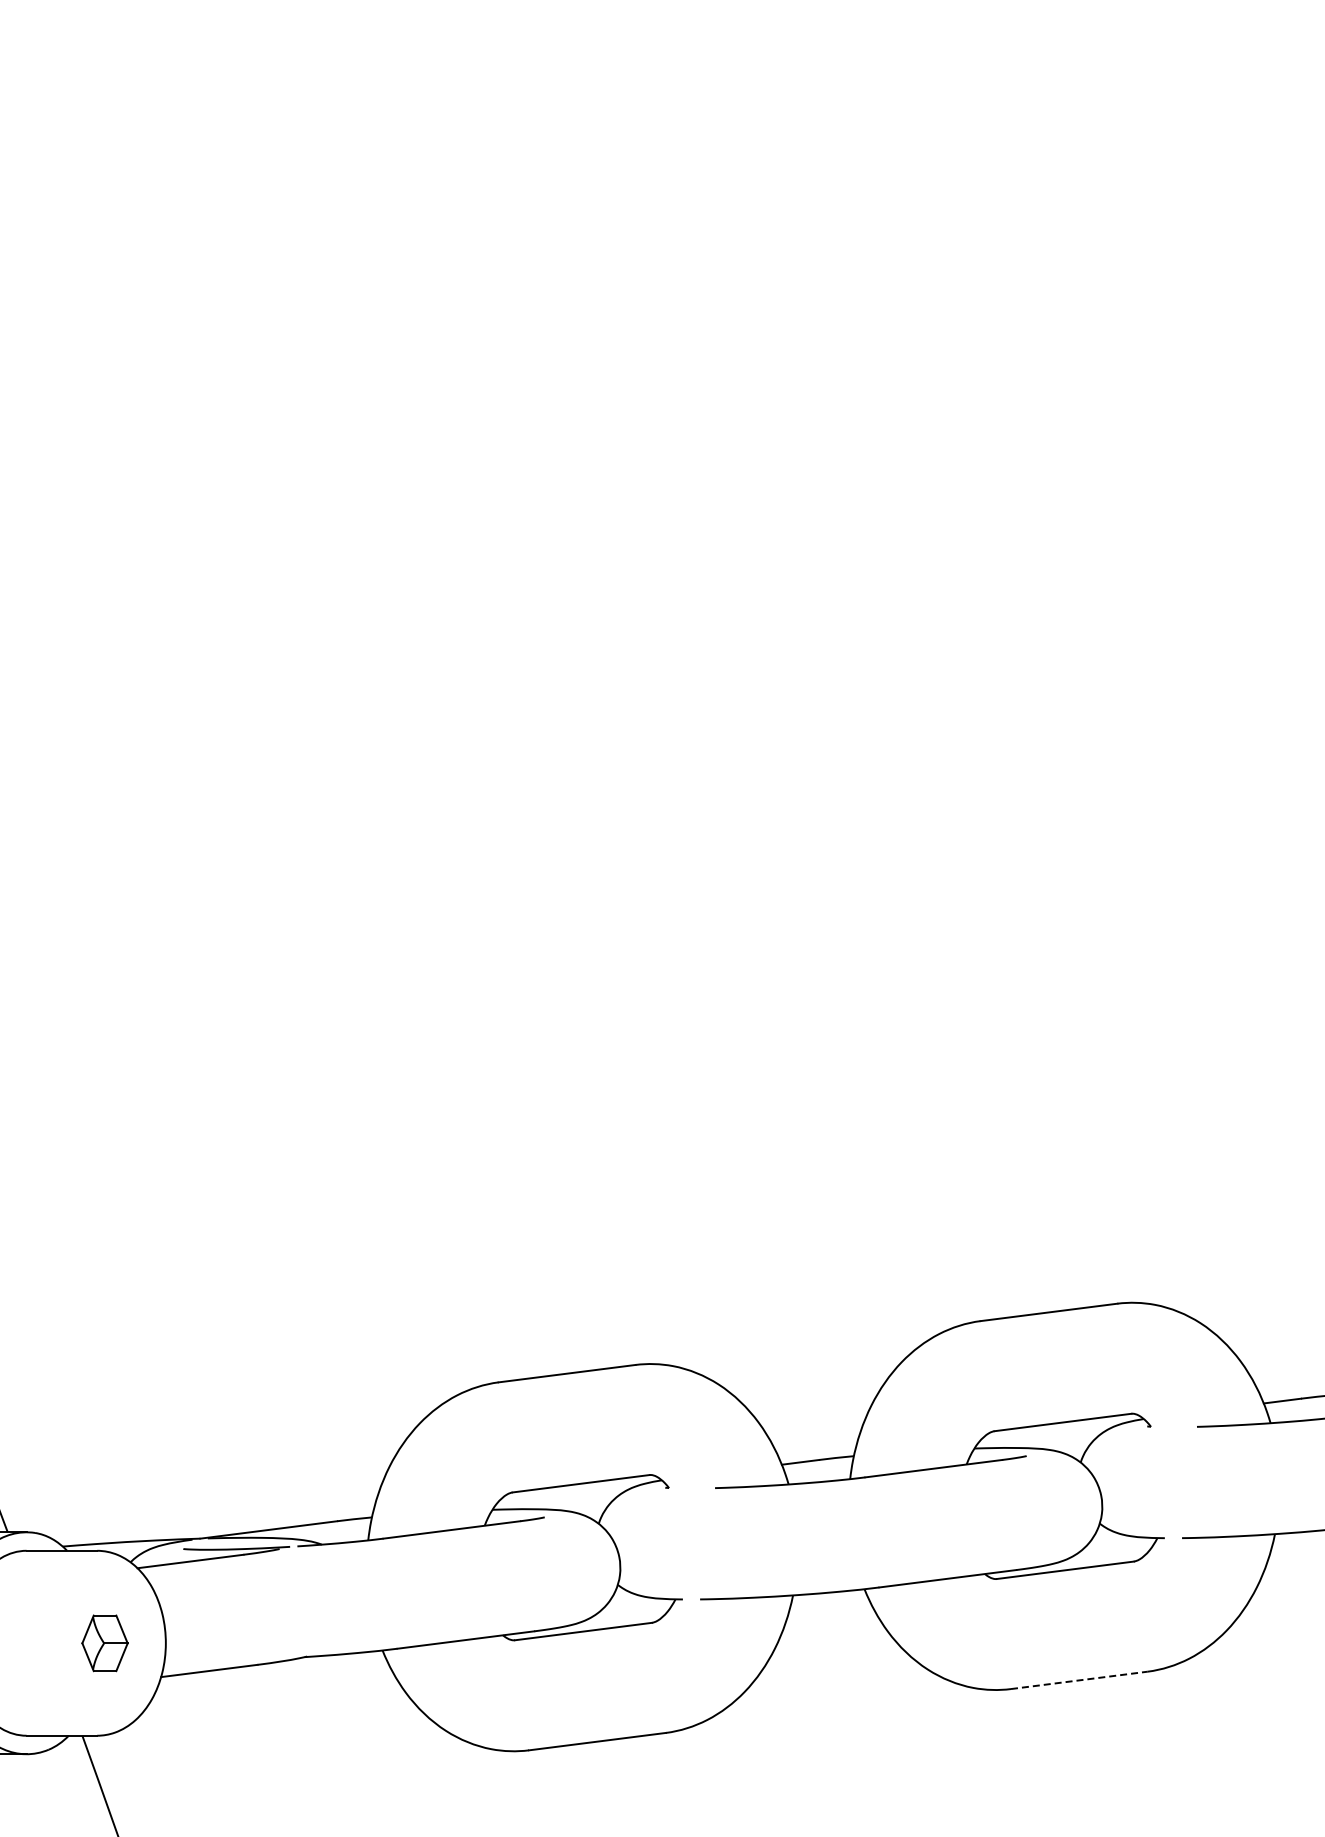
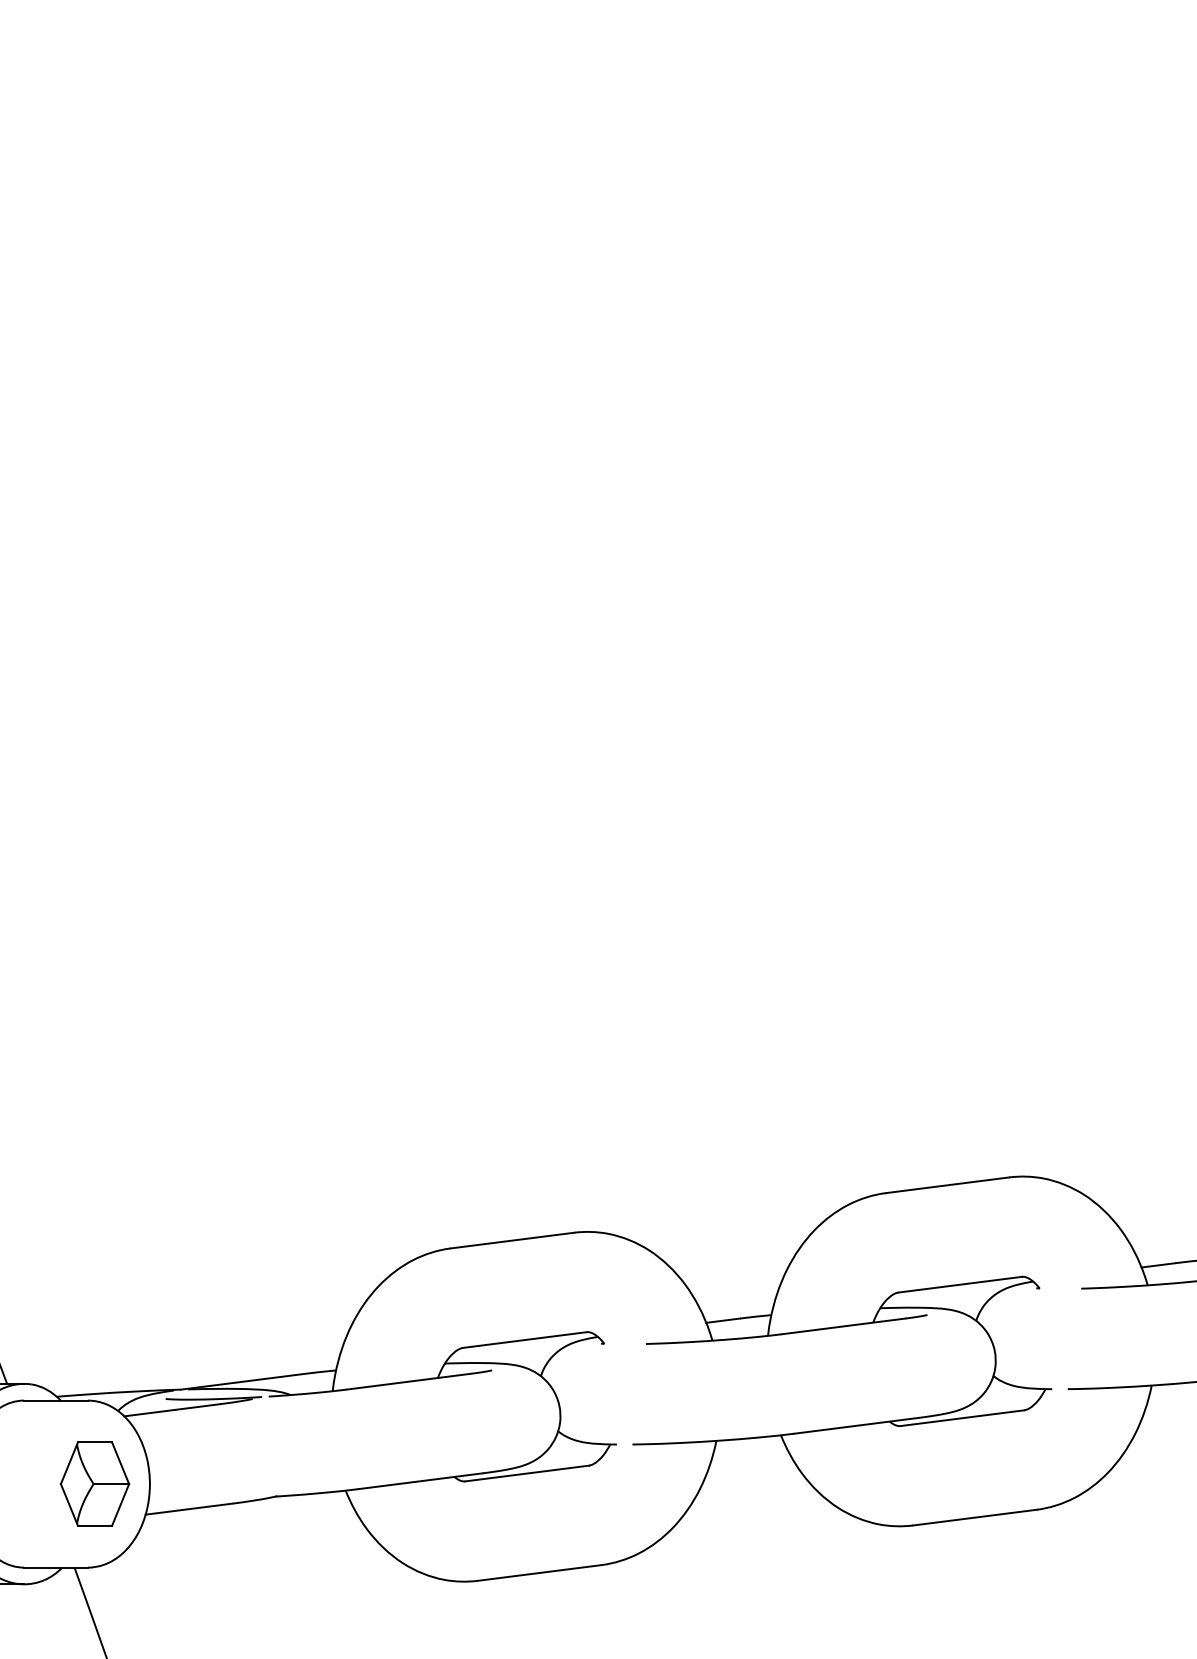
part: (104, 1643) -> (94, 1484), size x1.67
line: (1079, 1680) -> (975, 1517), dashed -> solid

